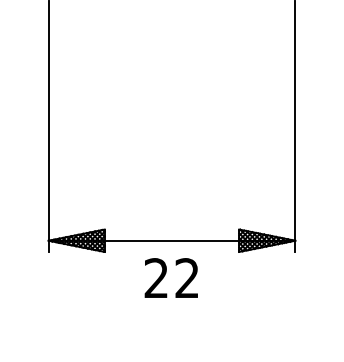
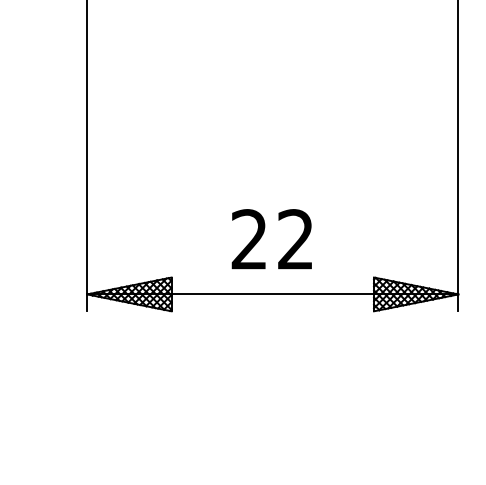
text: (170, 277) -> (270, 238), moved

